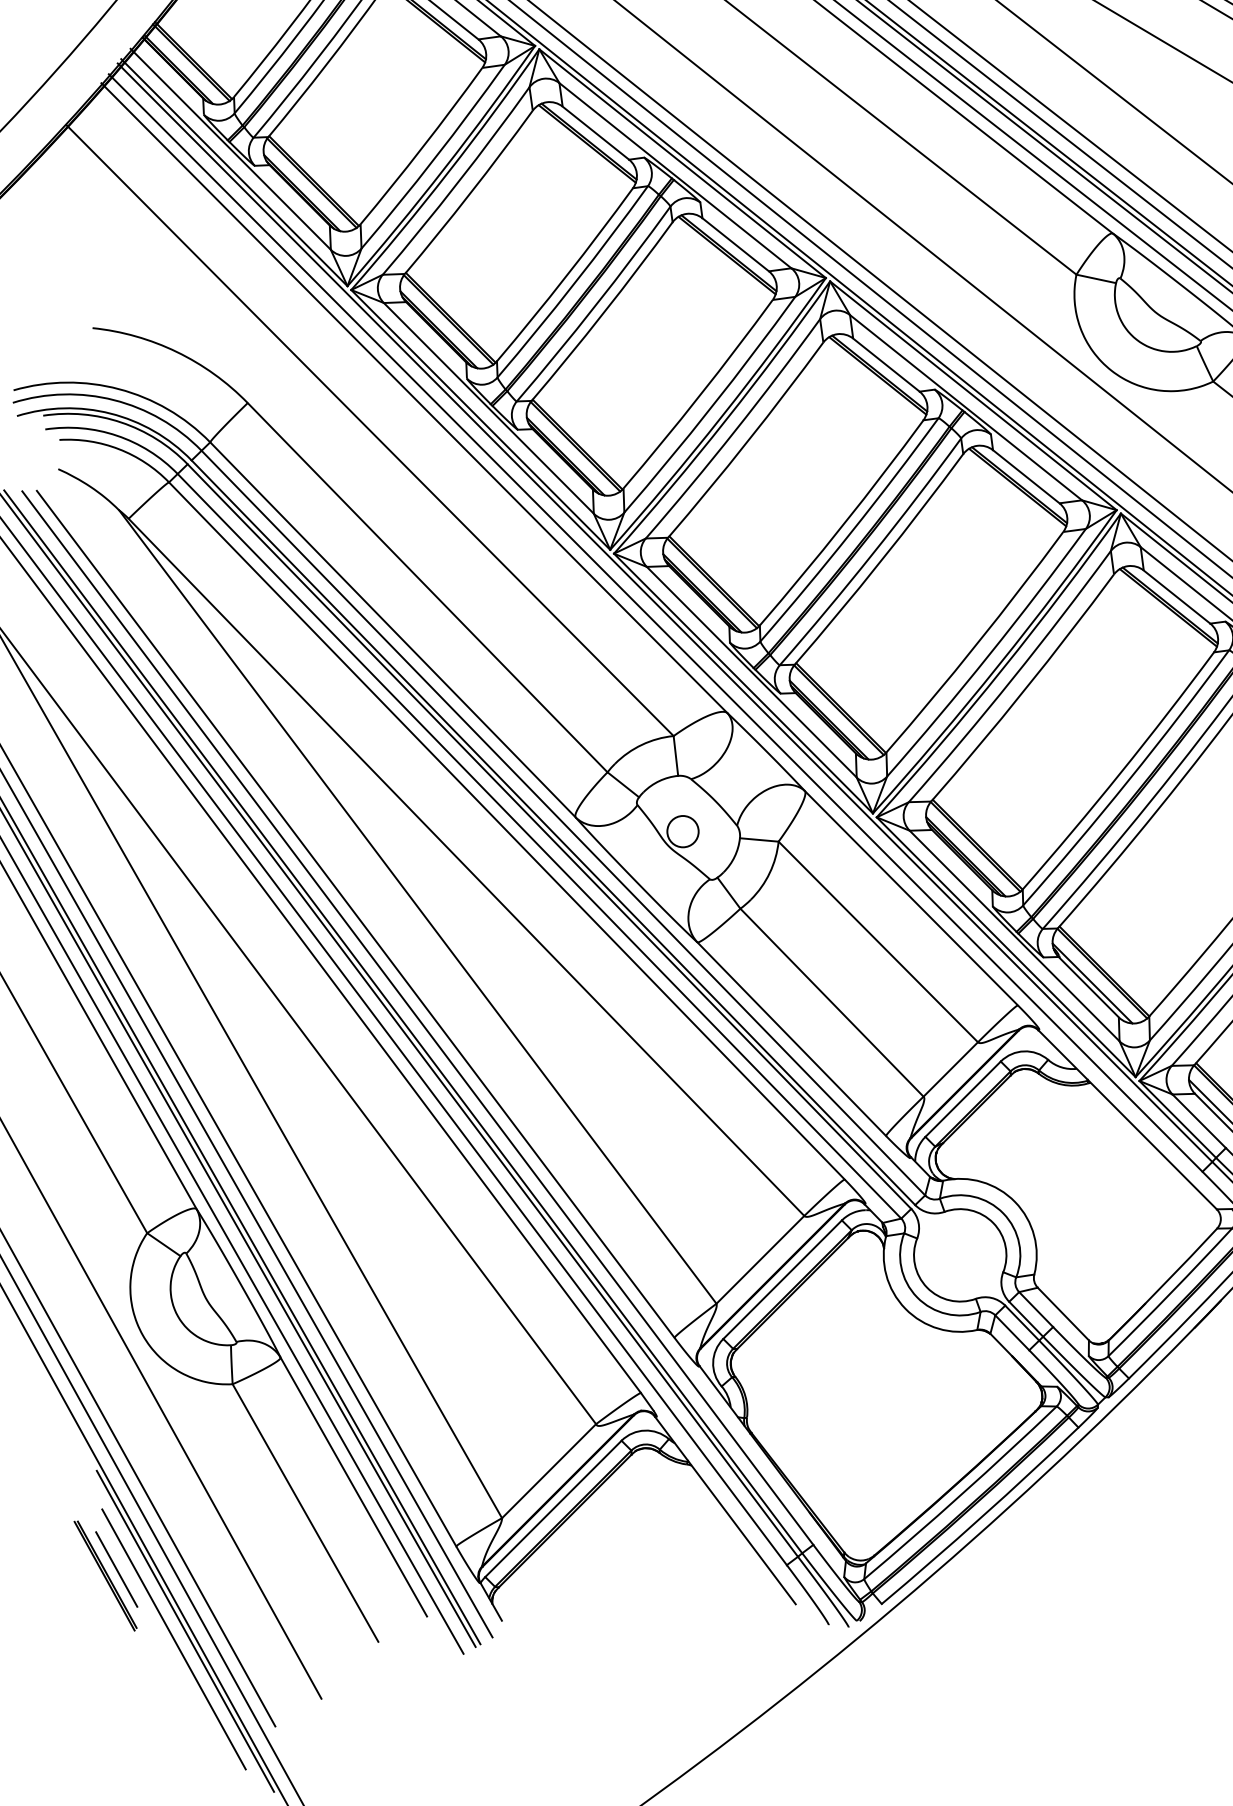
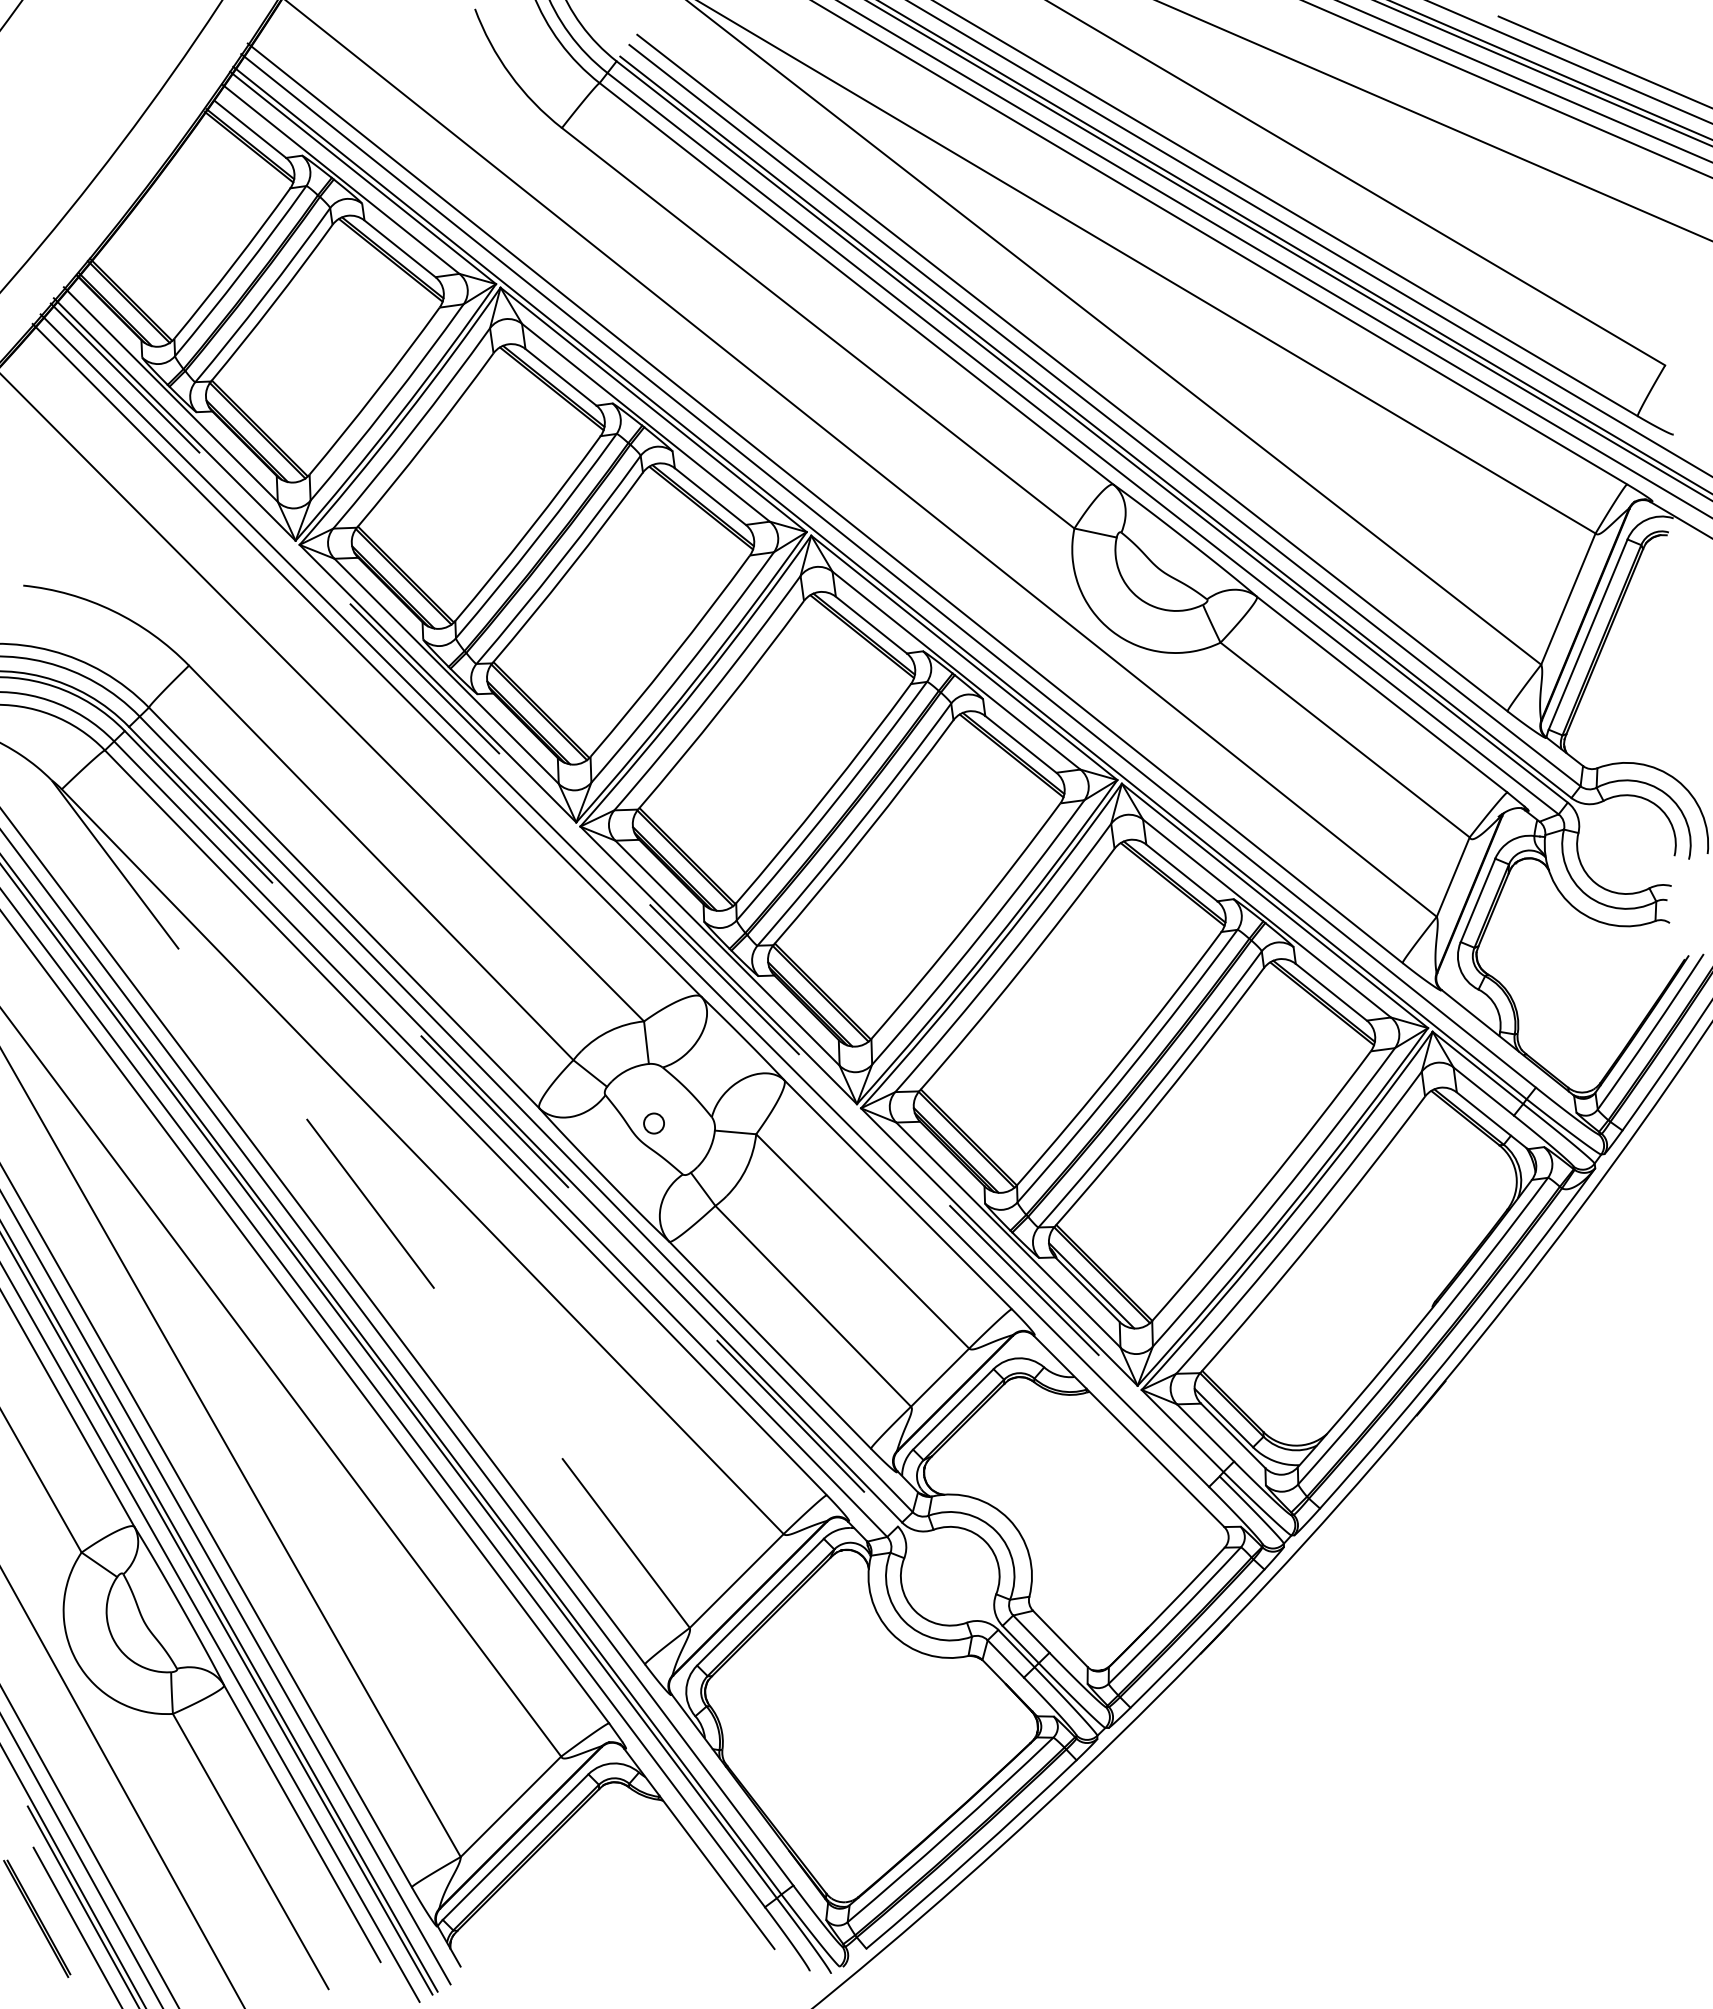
line: (665, 613) -> (635, 890), solid -> dashed
circle: (682, 831) -> (653, 1123), size x0.6
line: (549, 836) -> (511, 1128), solid -> dashed
line: (417, 906) -> (370, 1203), solid -> dashed
line: (116, 1569) -> (48, 1911), removed

